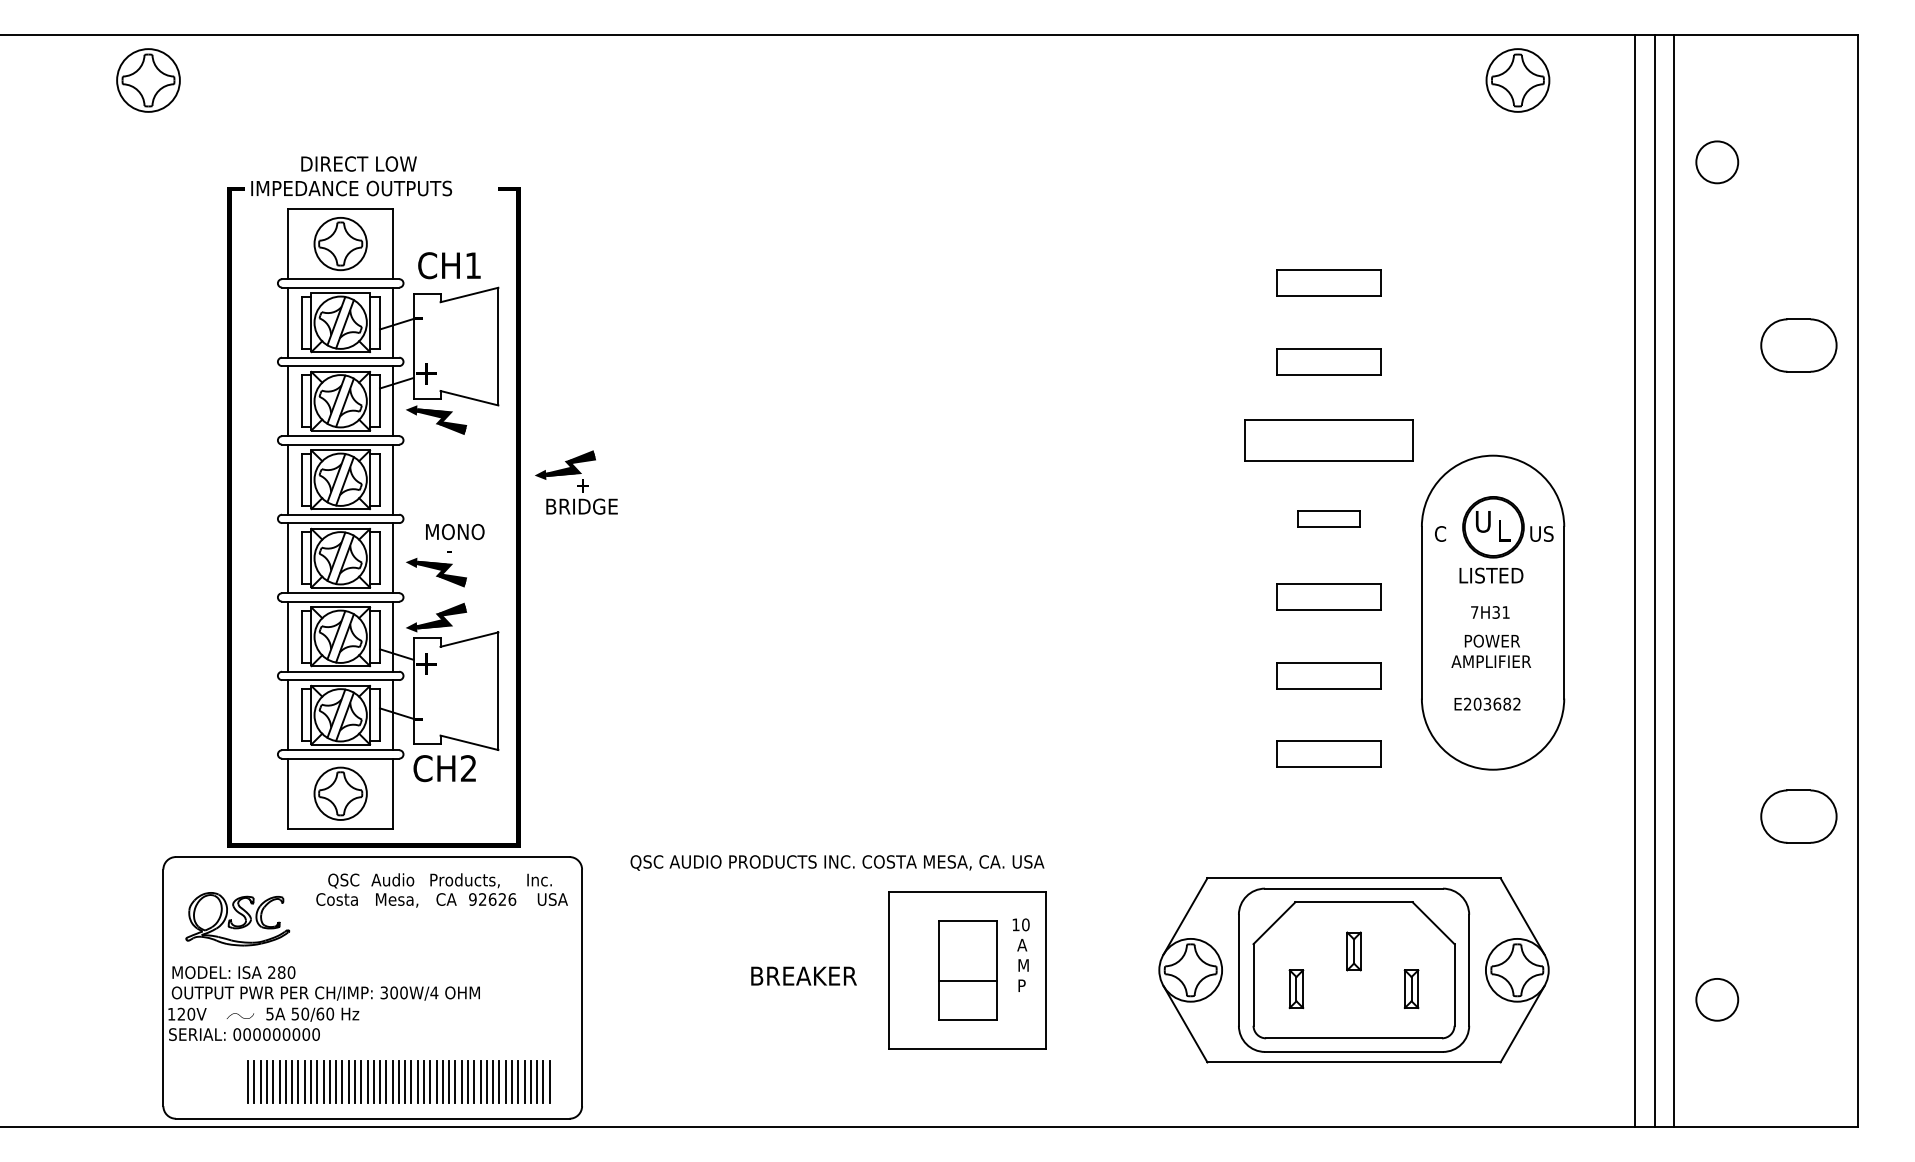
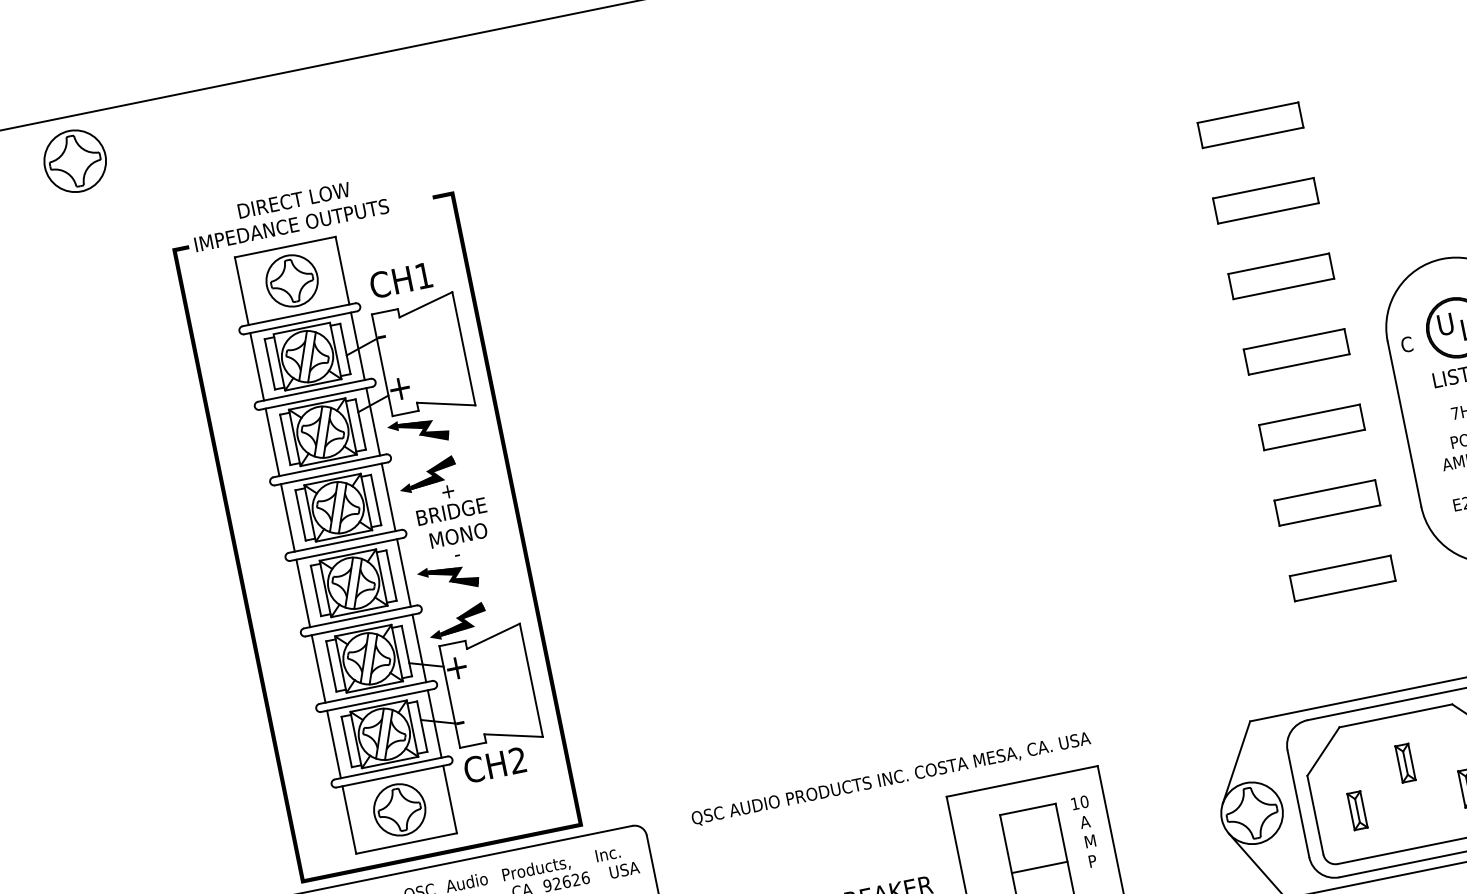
part: (1328, 439) -> (1280, 275), size x0.62
text: (576, 482) -> (441, 489), moved
part: (1328, 518) -> (1296, 351), size x1.67

